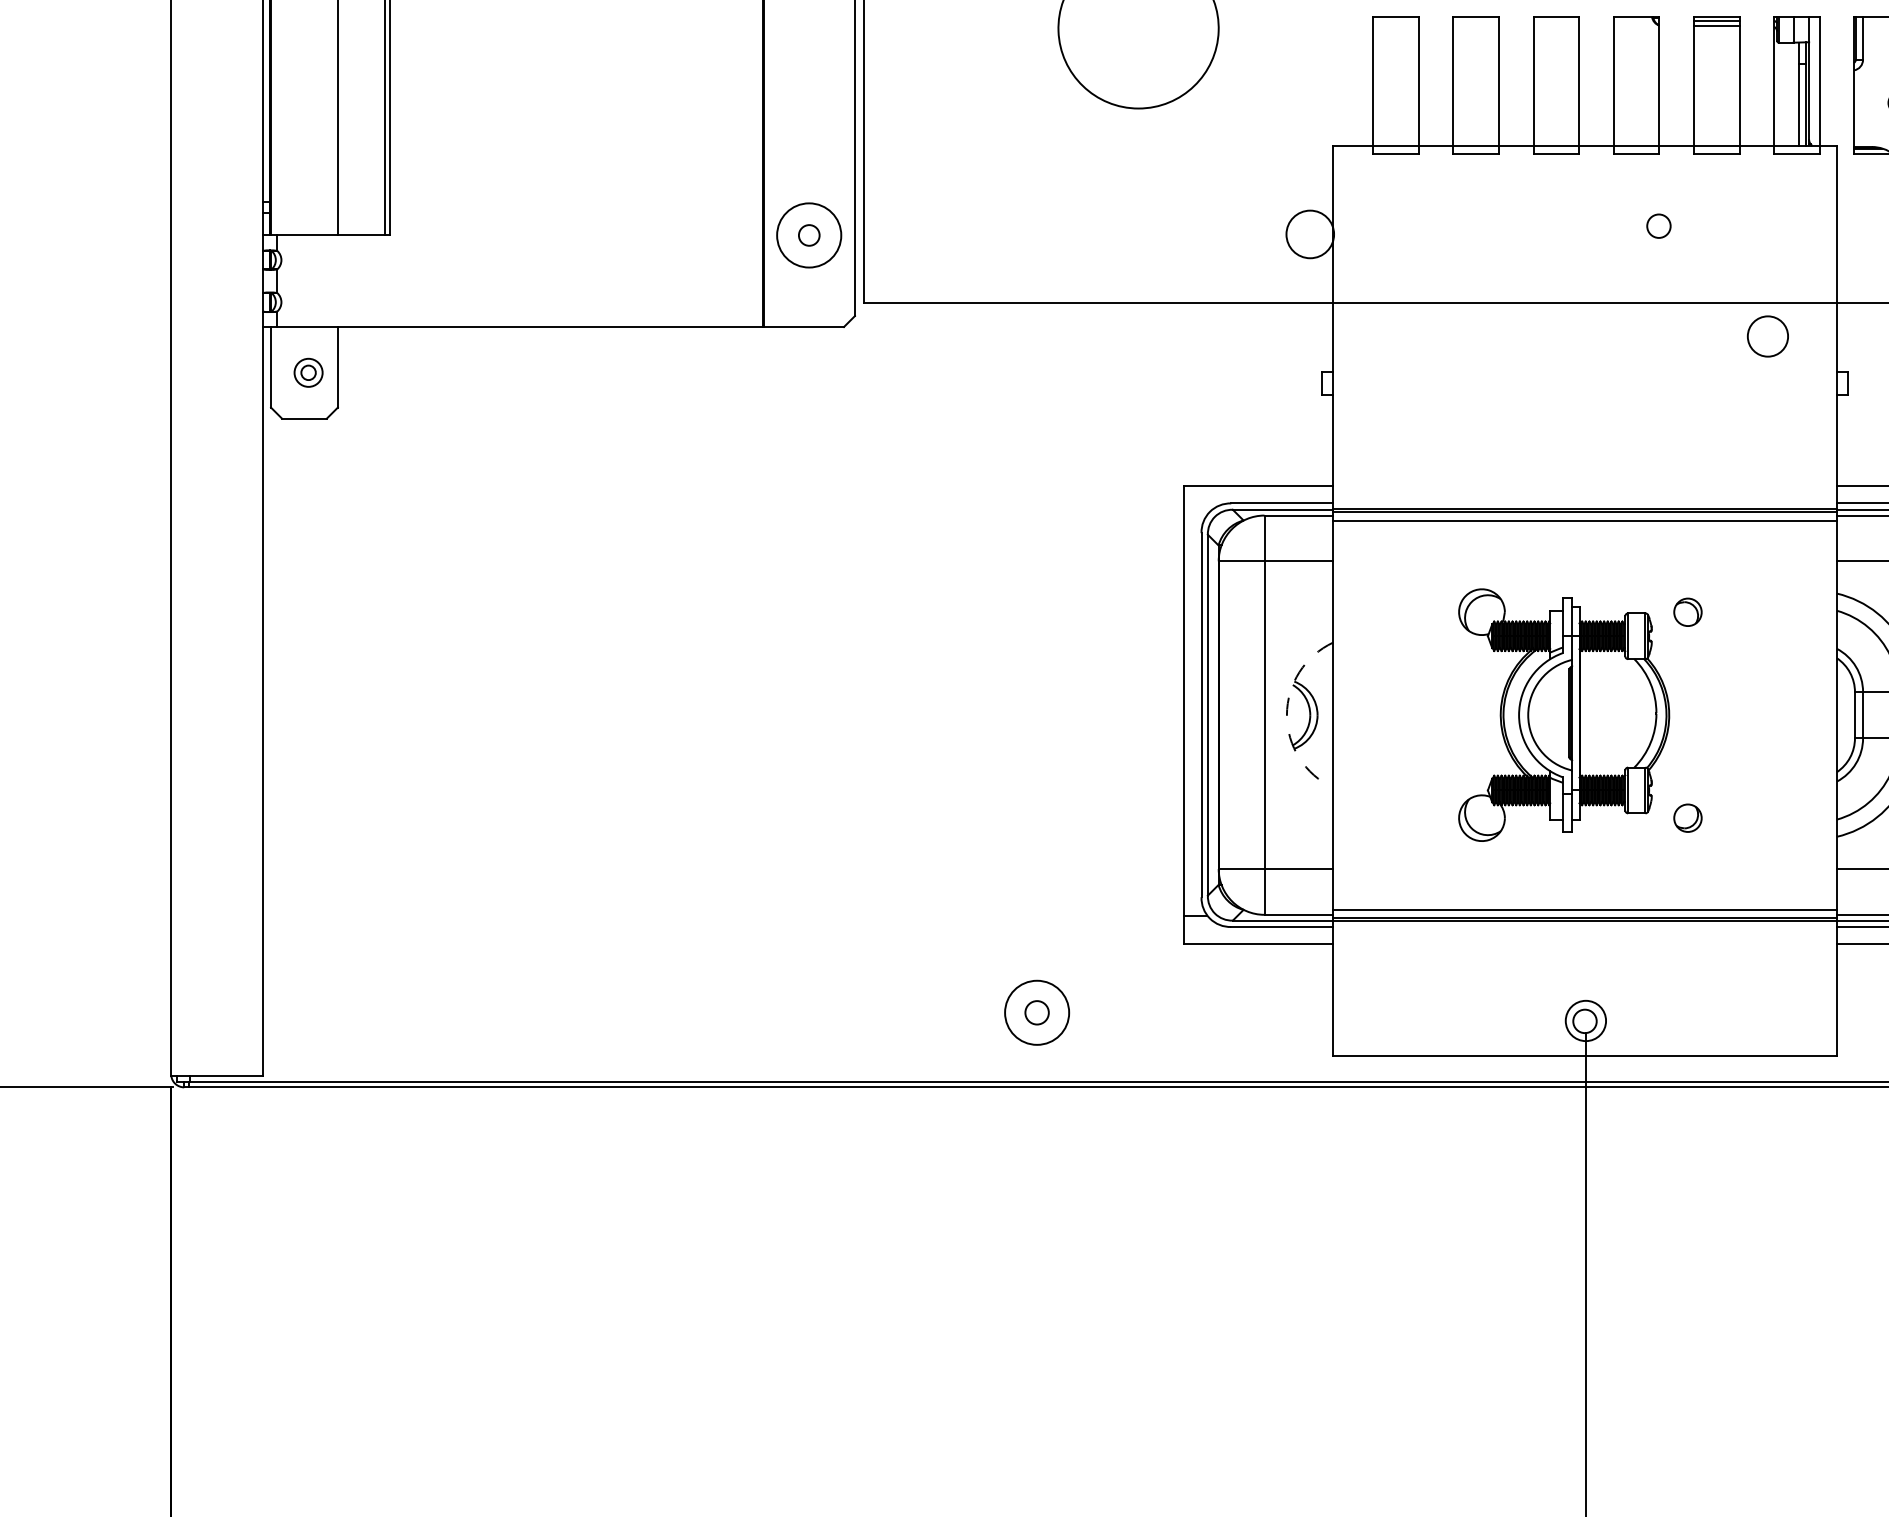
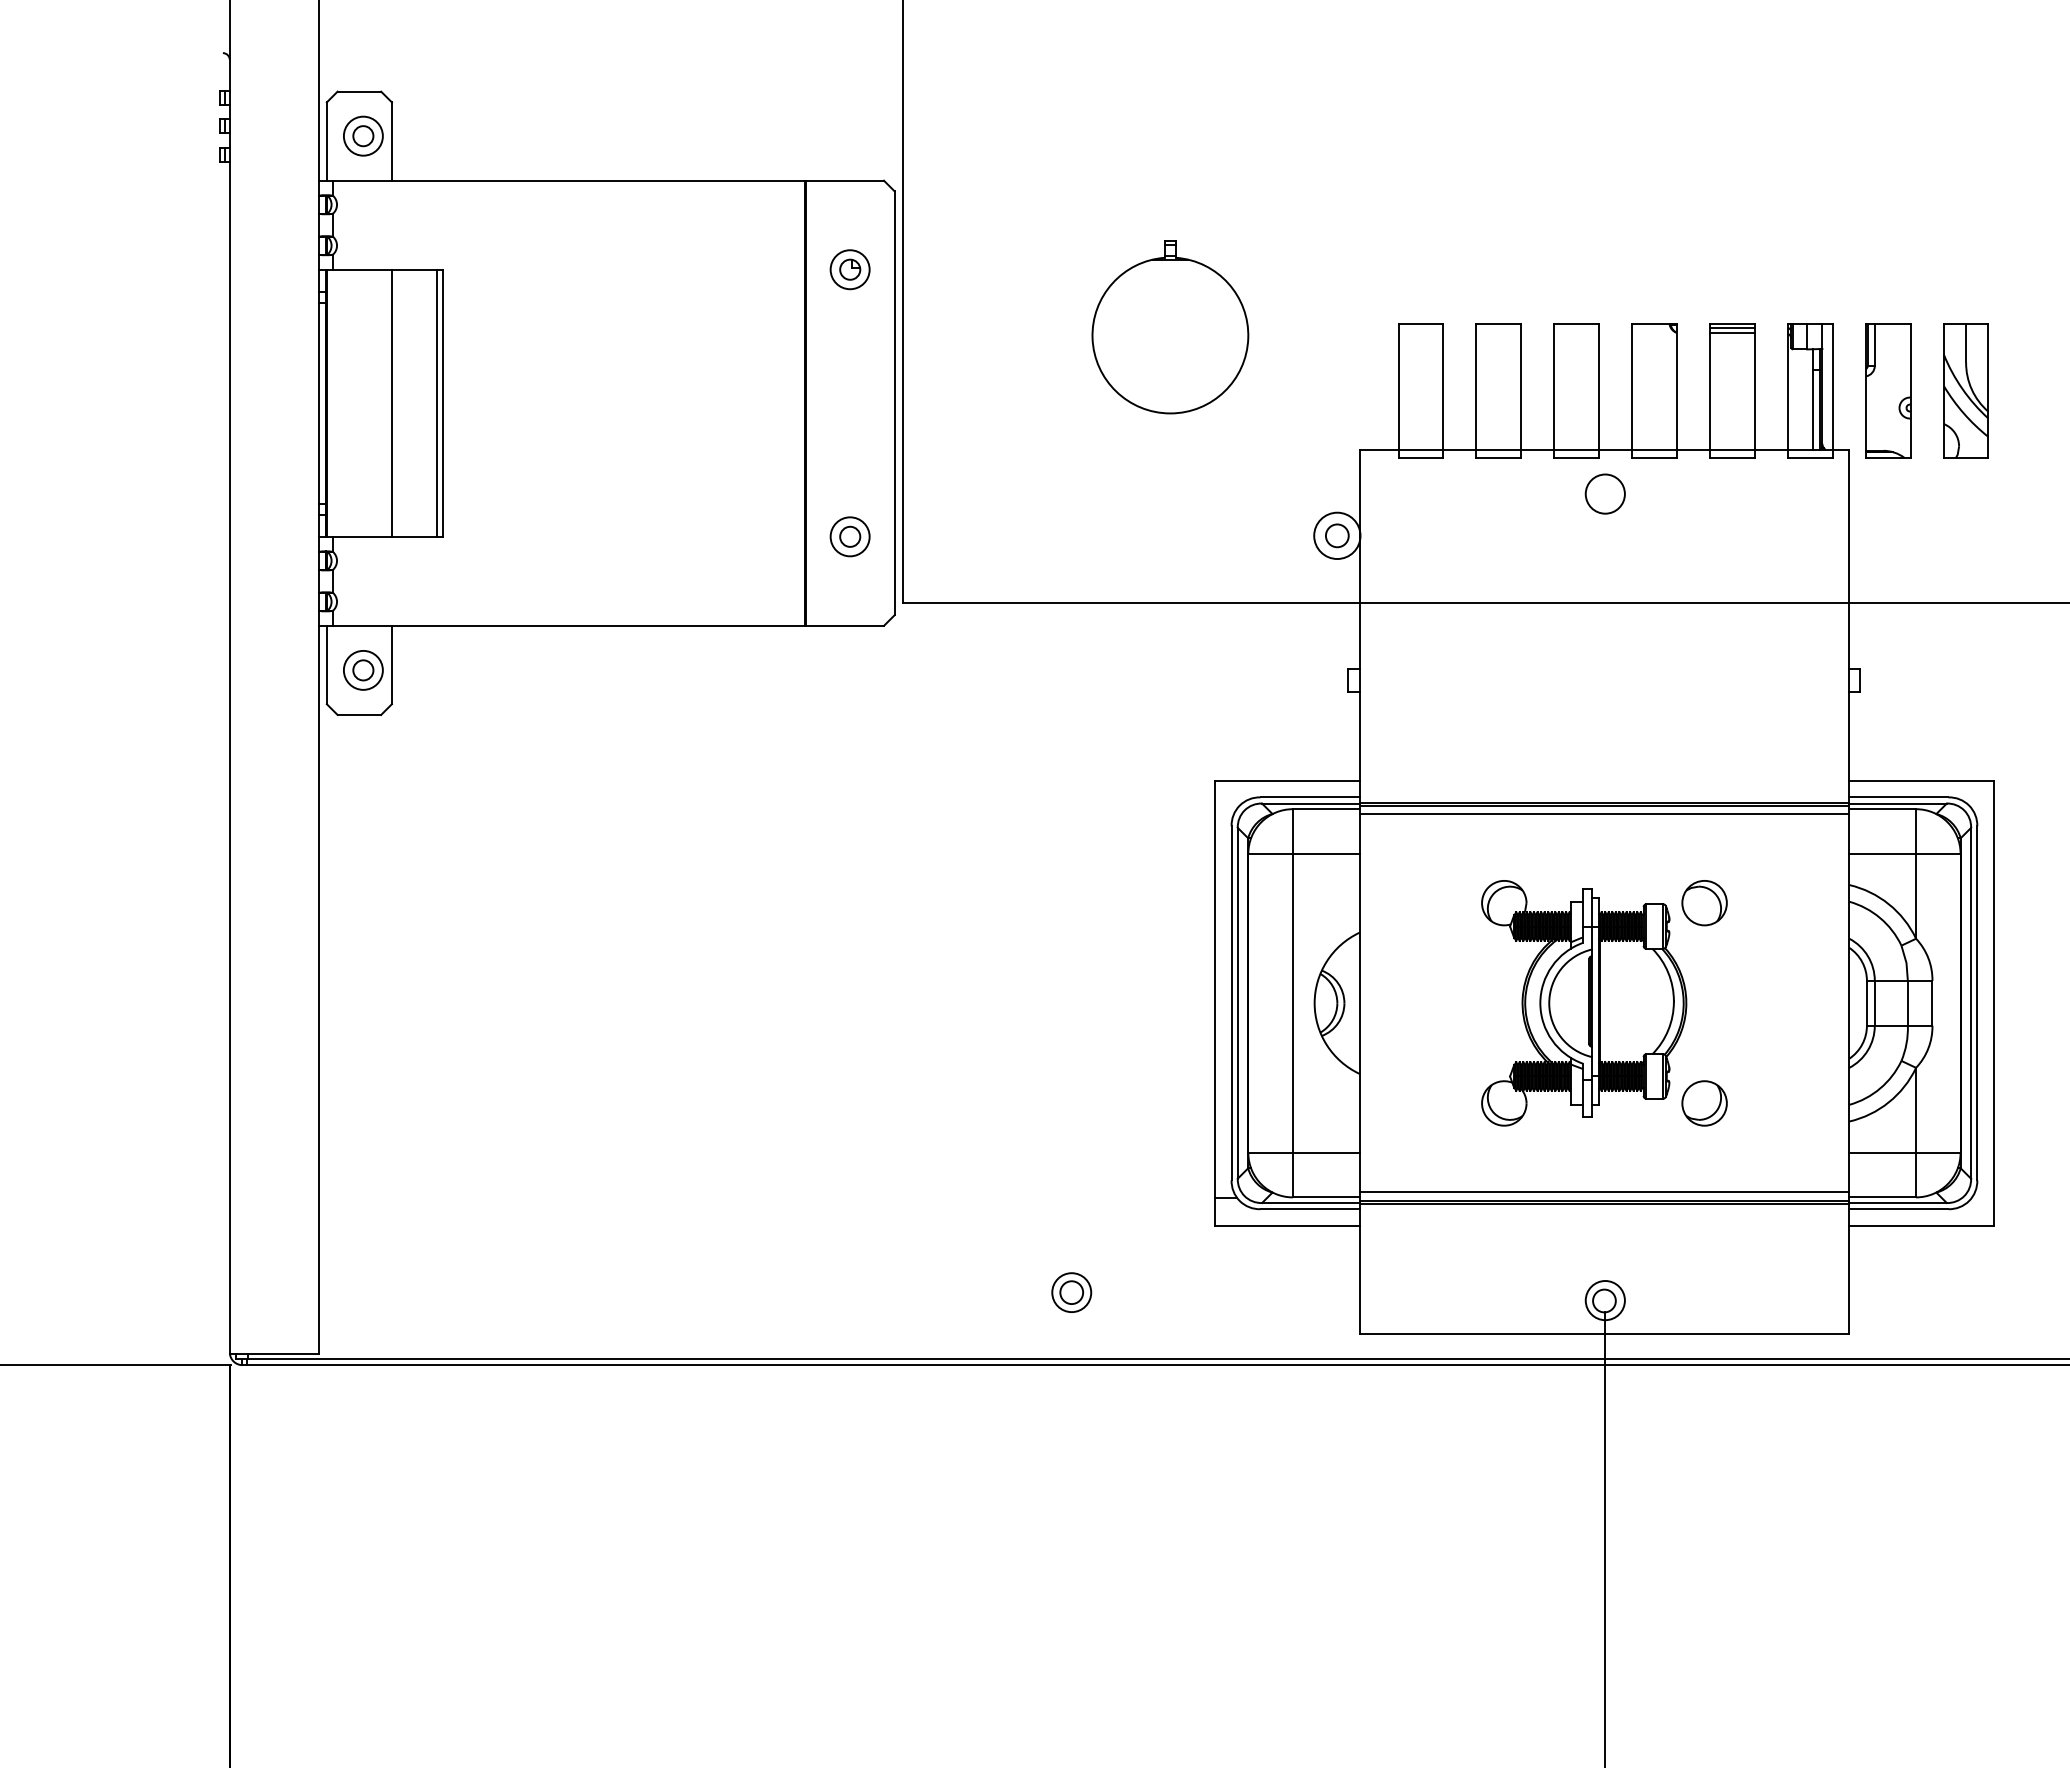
circle: (1659, 225) -> (1337, 535), moved
circle: (808, 235) -> (849, 536), size x0.62
circle: (1767, 335) -> (1604, 493), moved
part: (308, 372) -> (363, 670), size x1.43
part: (1687, 612) -> (1704, 903), size x1.67
arc: (1286, 715) -> (1314, 1003), dashed -> solid
part: (1687, 818) -> (1704, 1103), size x1.67
circle: (1036, 1012) -> (1071, 1292), size x0.62

